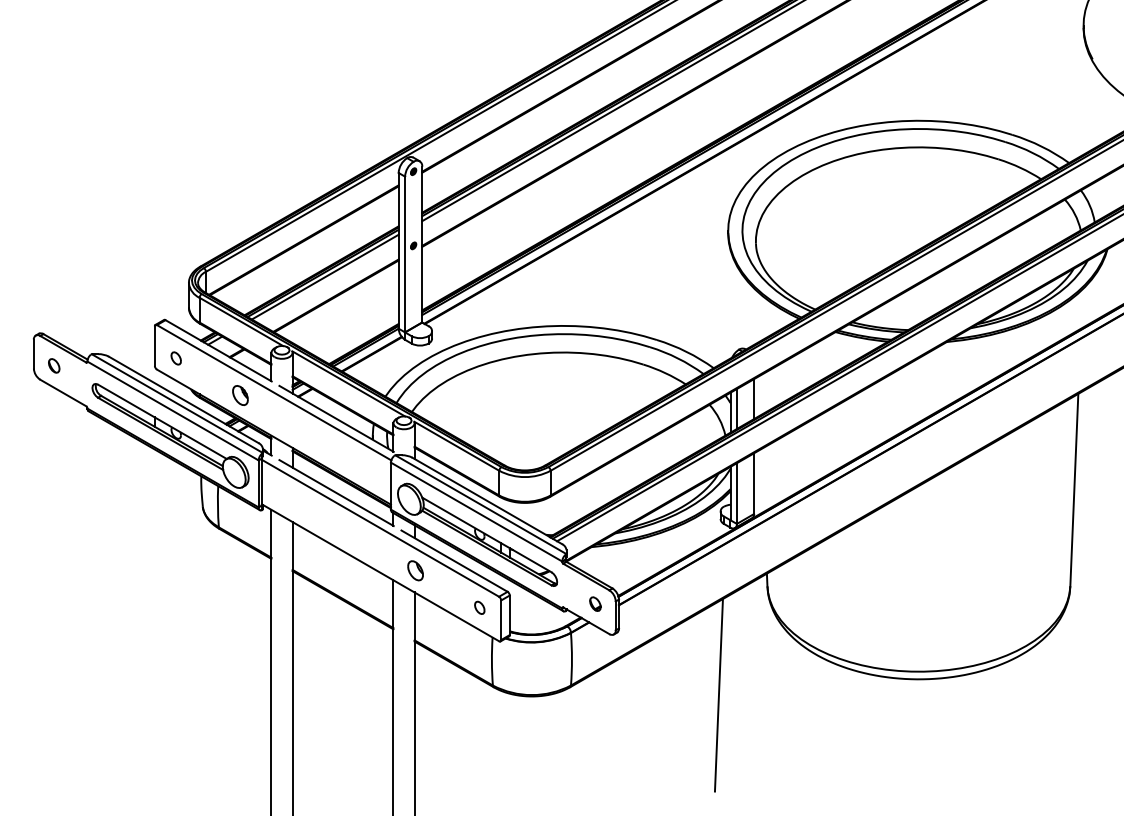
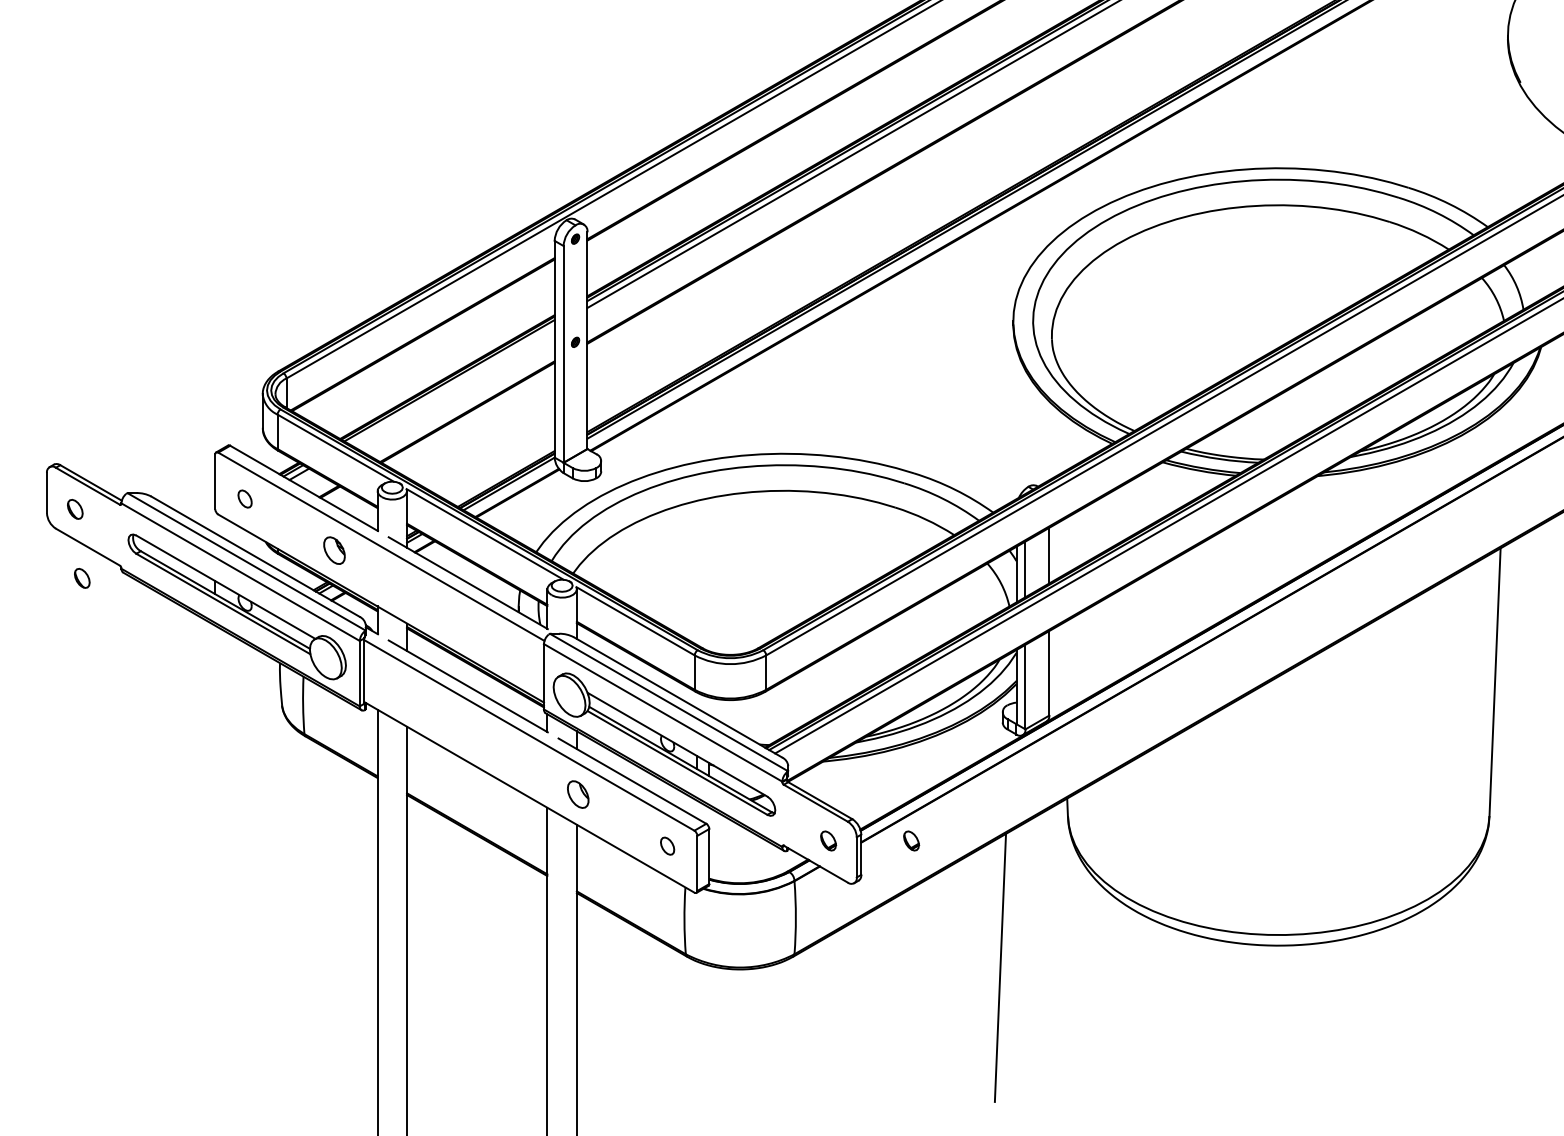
line: (325, 276) -> (452, 385), removed
part: (59, 415) -> (82, 578), added
part: (655, 603) -> (911, 840), added

